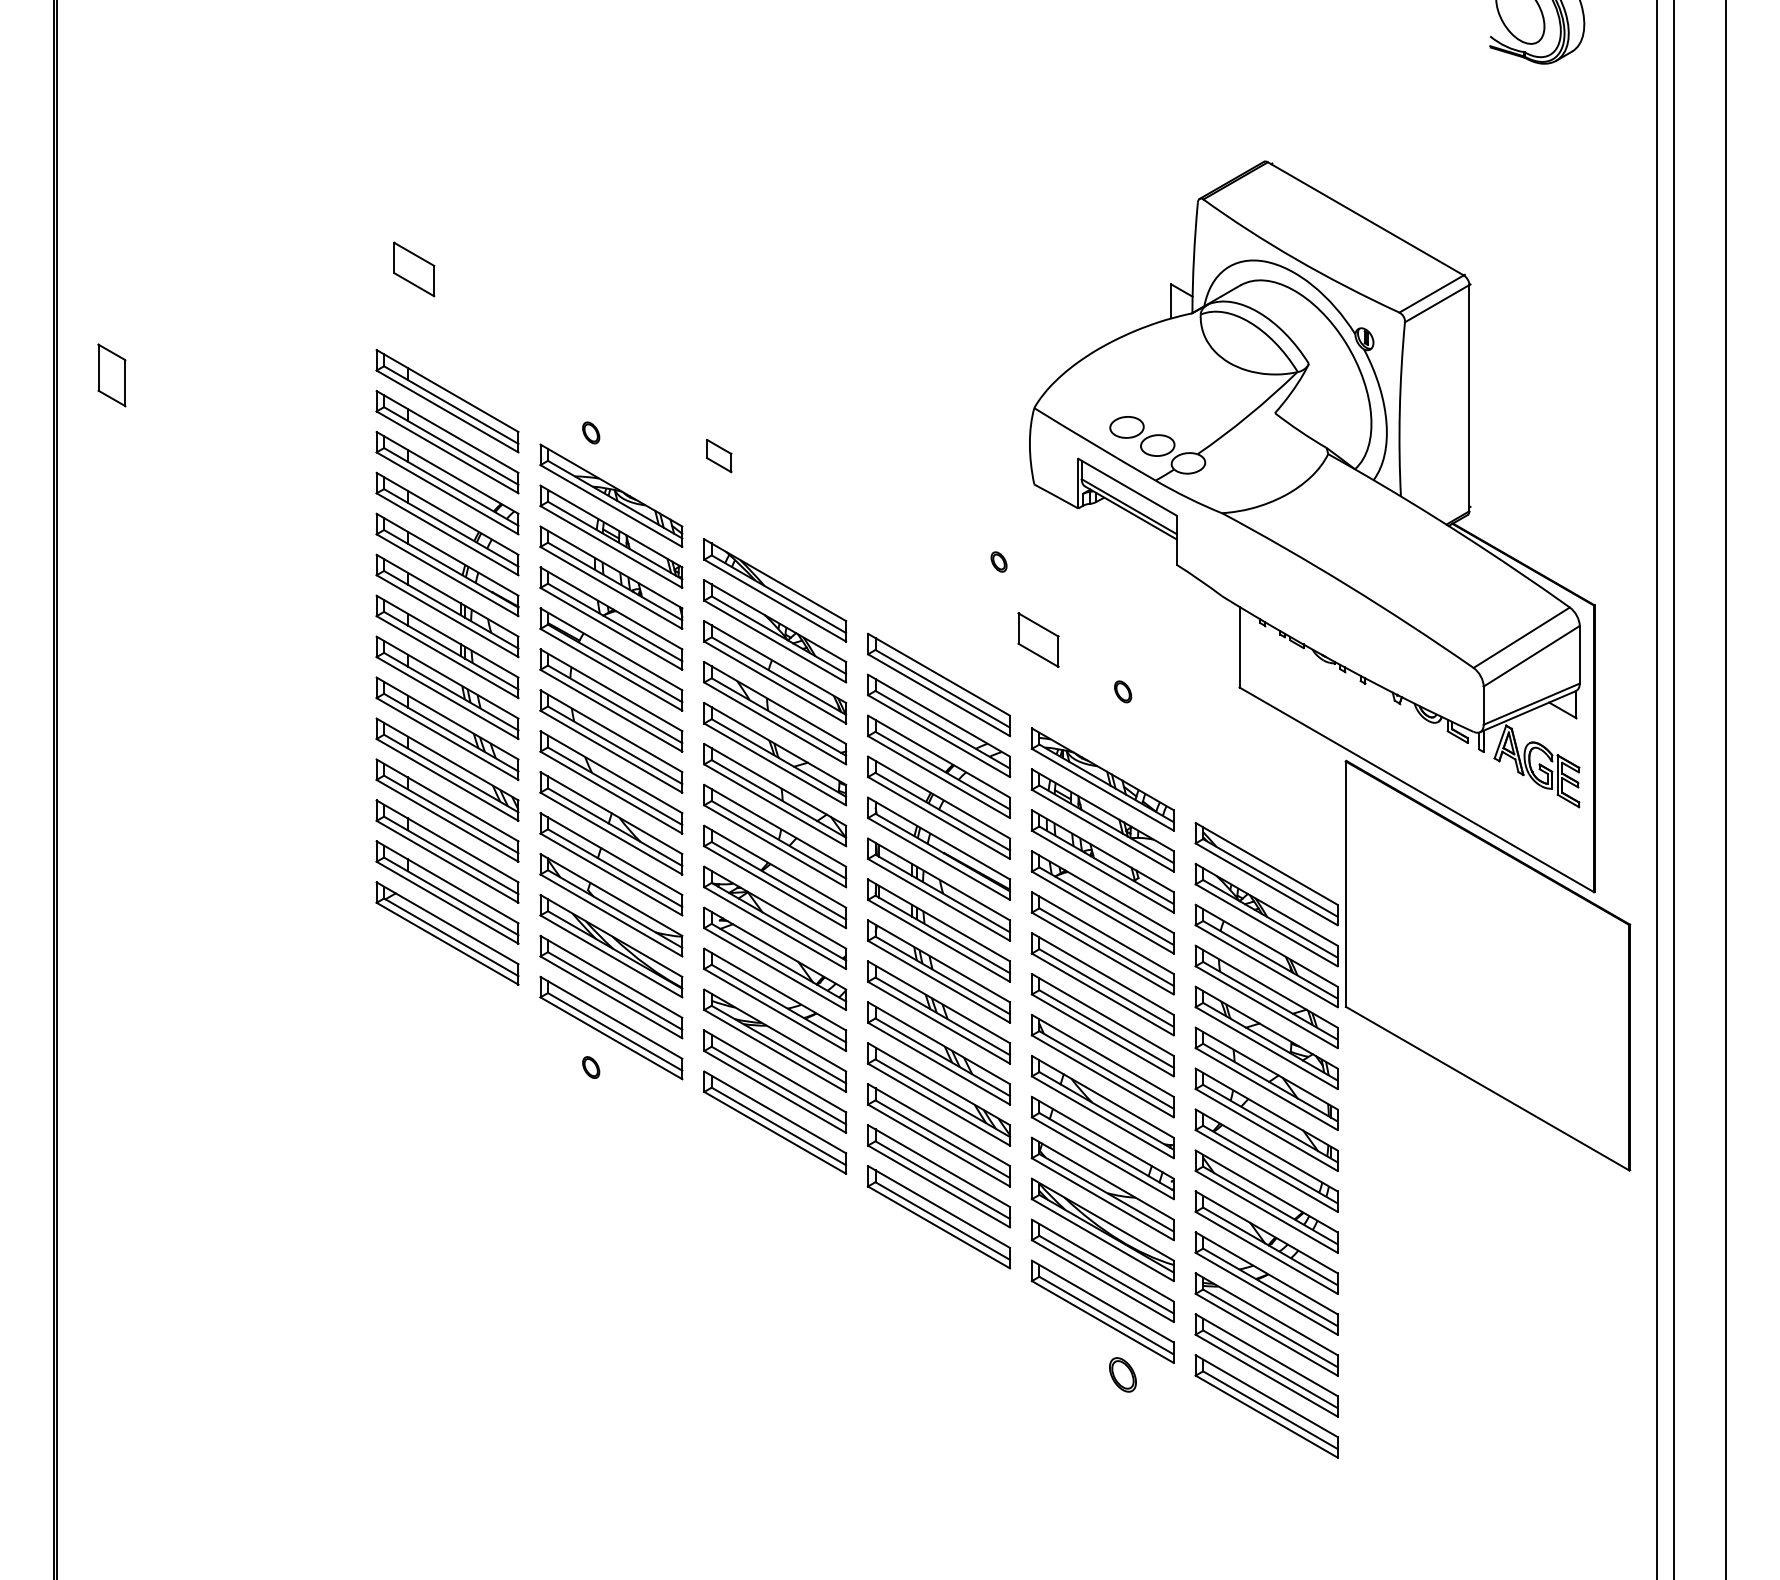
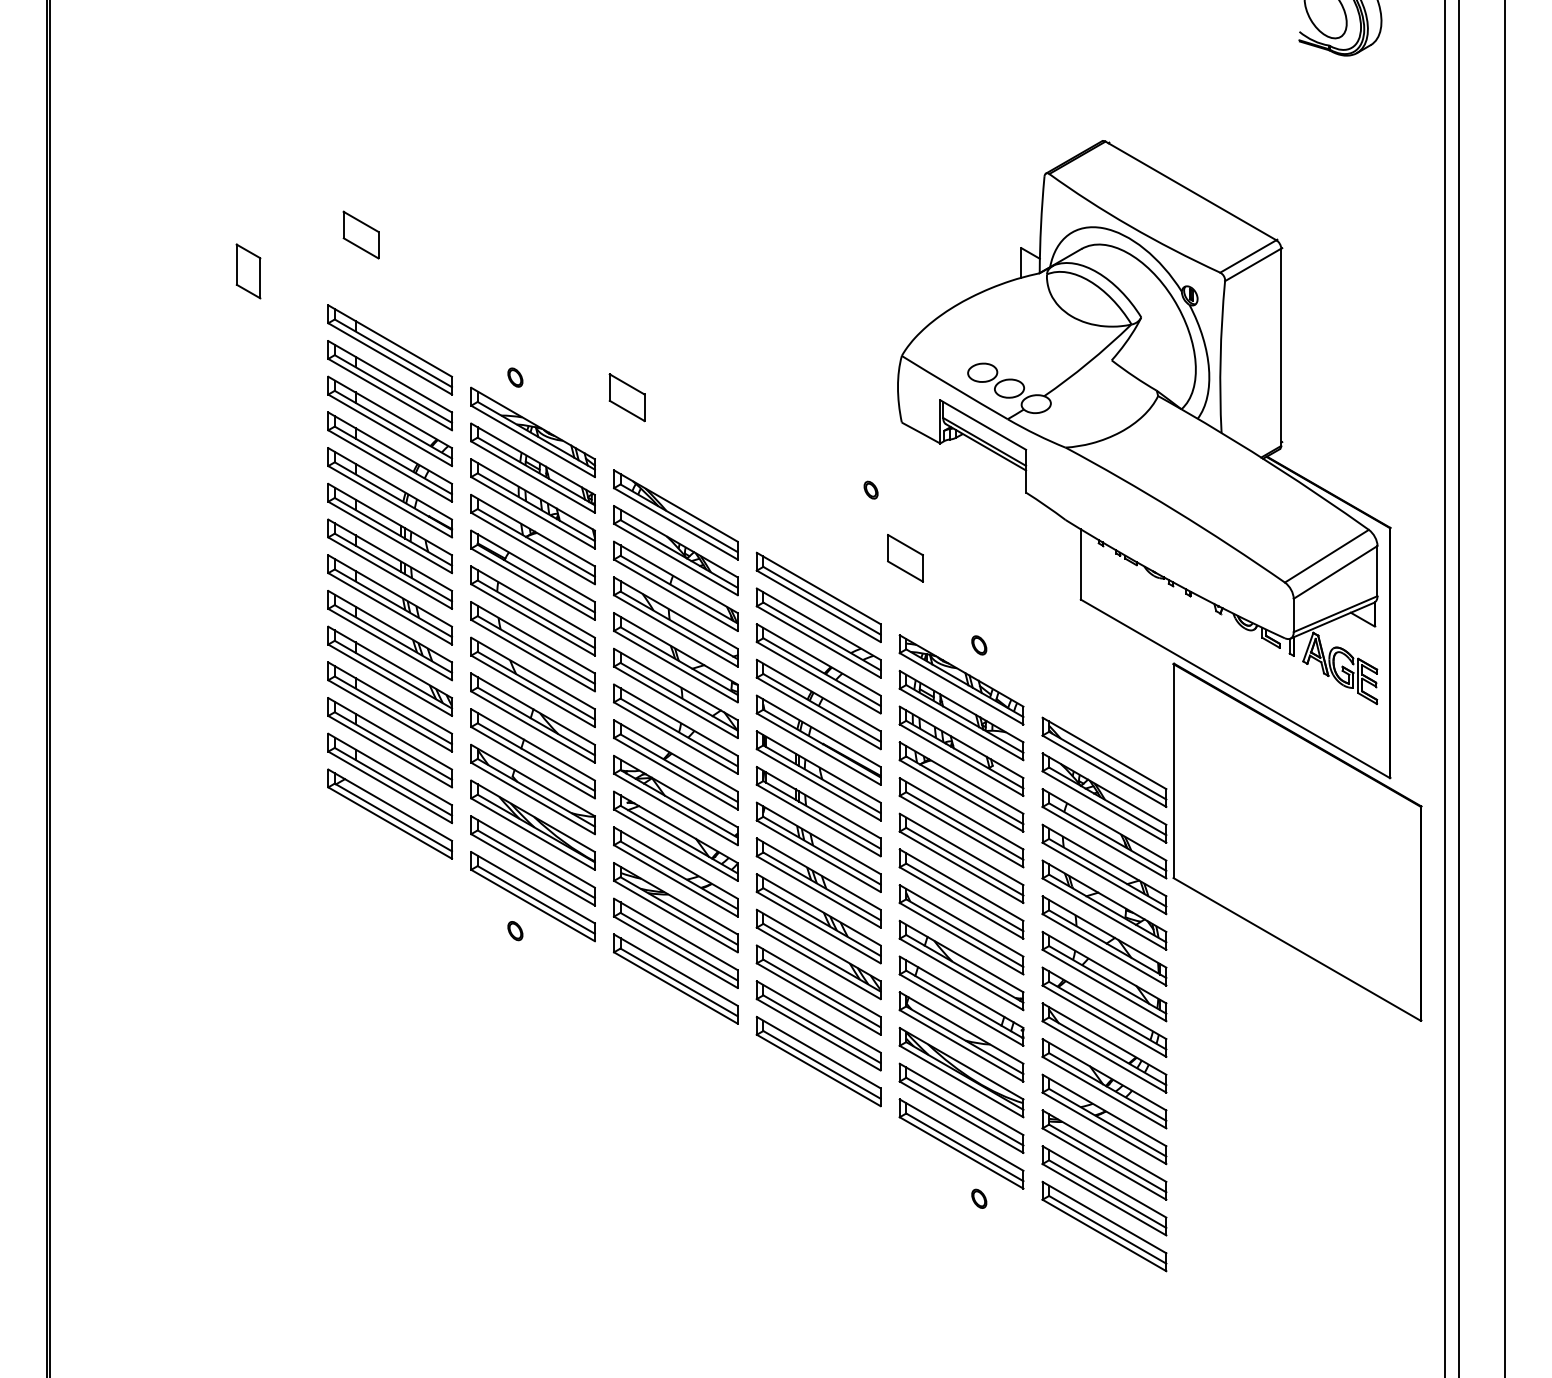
part: (111, 375) -> (248, 271), moved
part: (718, 455) -> (626, 397), size x1.67
part: (1123, 691) -> (979, 645), moved
part: (1123, 1374) -> (979, 1198), size x0.62

